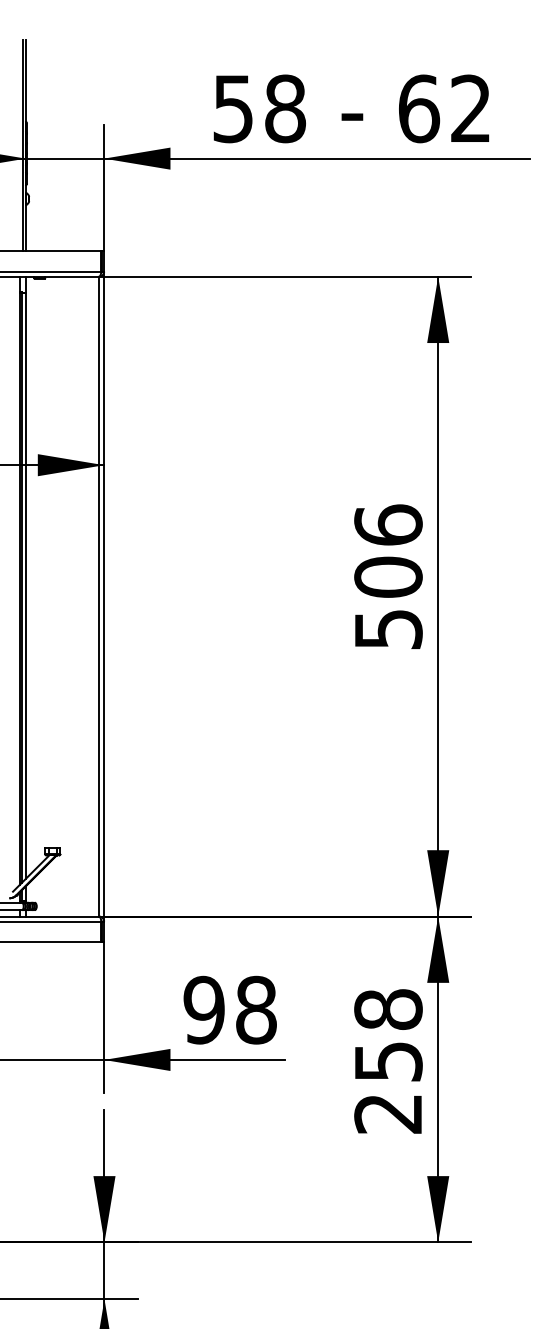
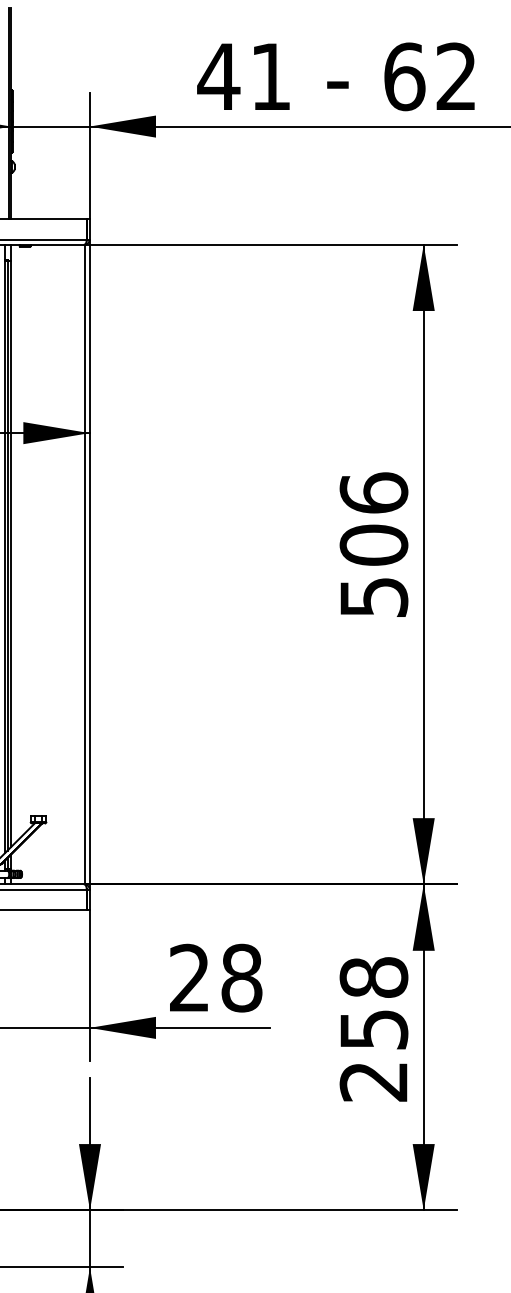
text: (258, 108) -> (244, 76), 58 -> 41
text: (203, 1010) -> (189, 978), 98 -> 28

